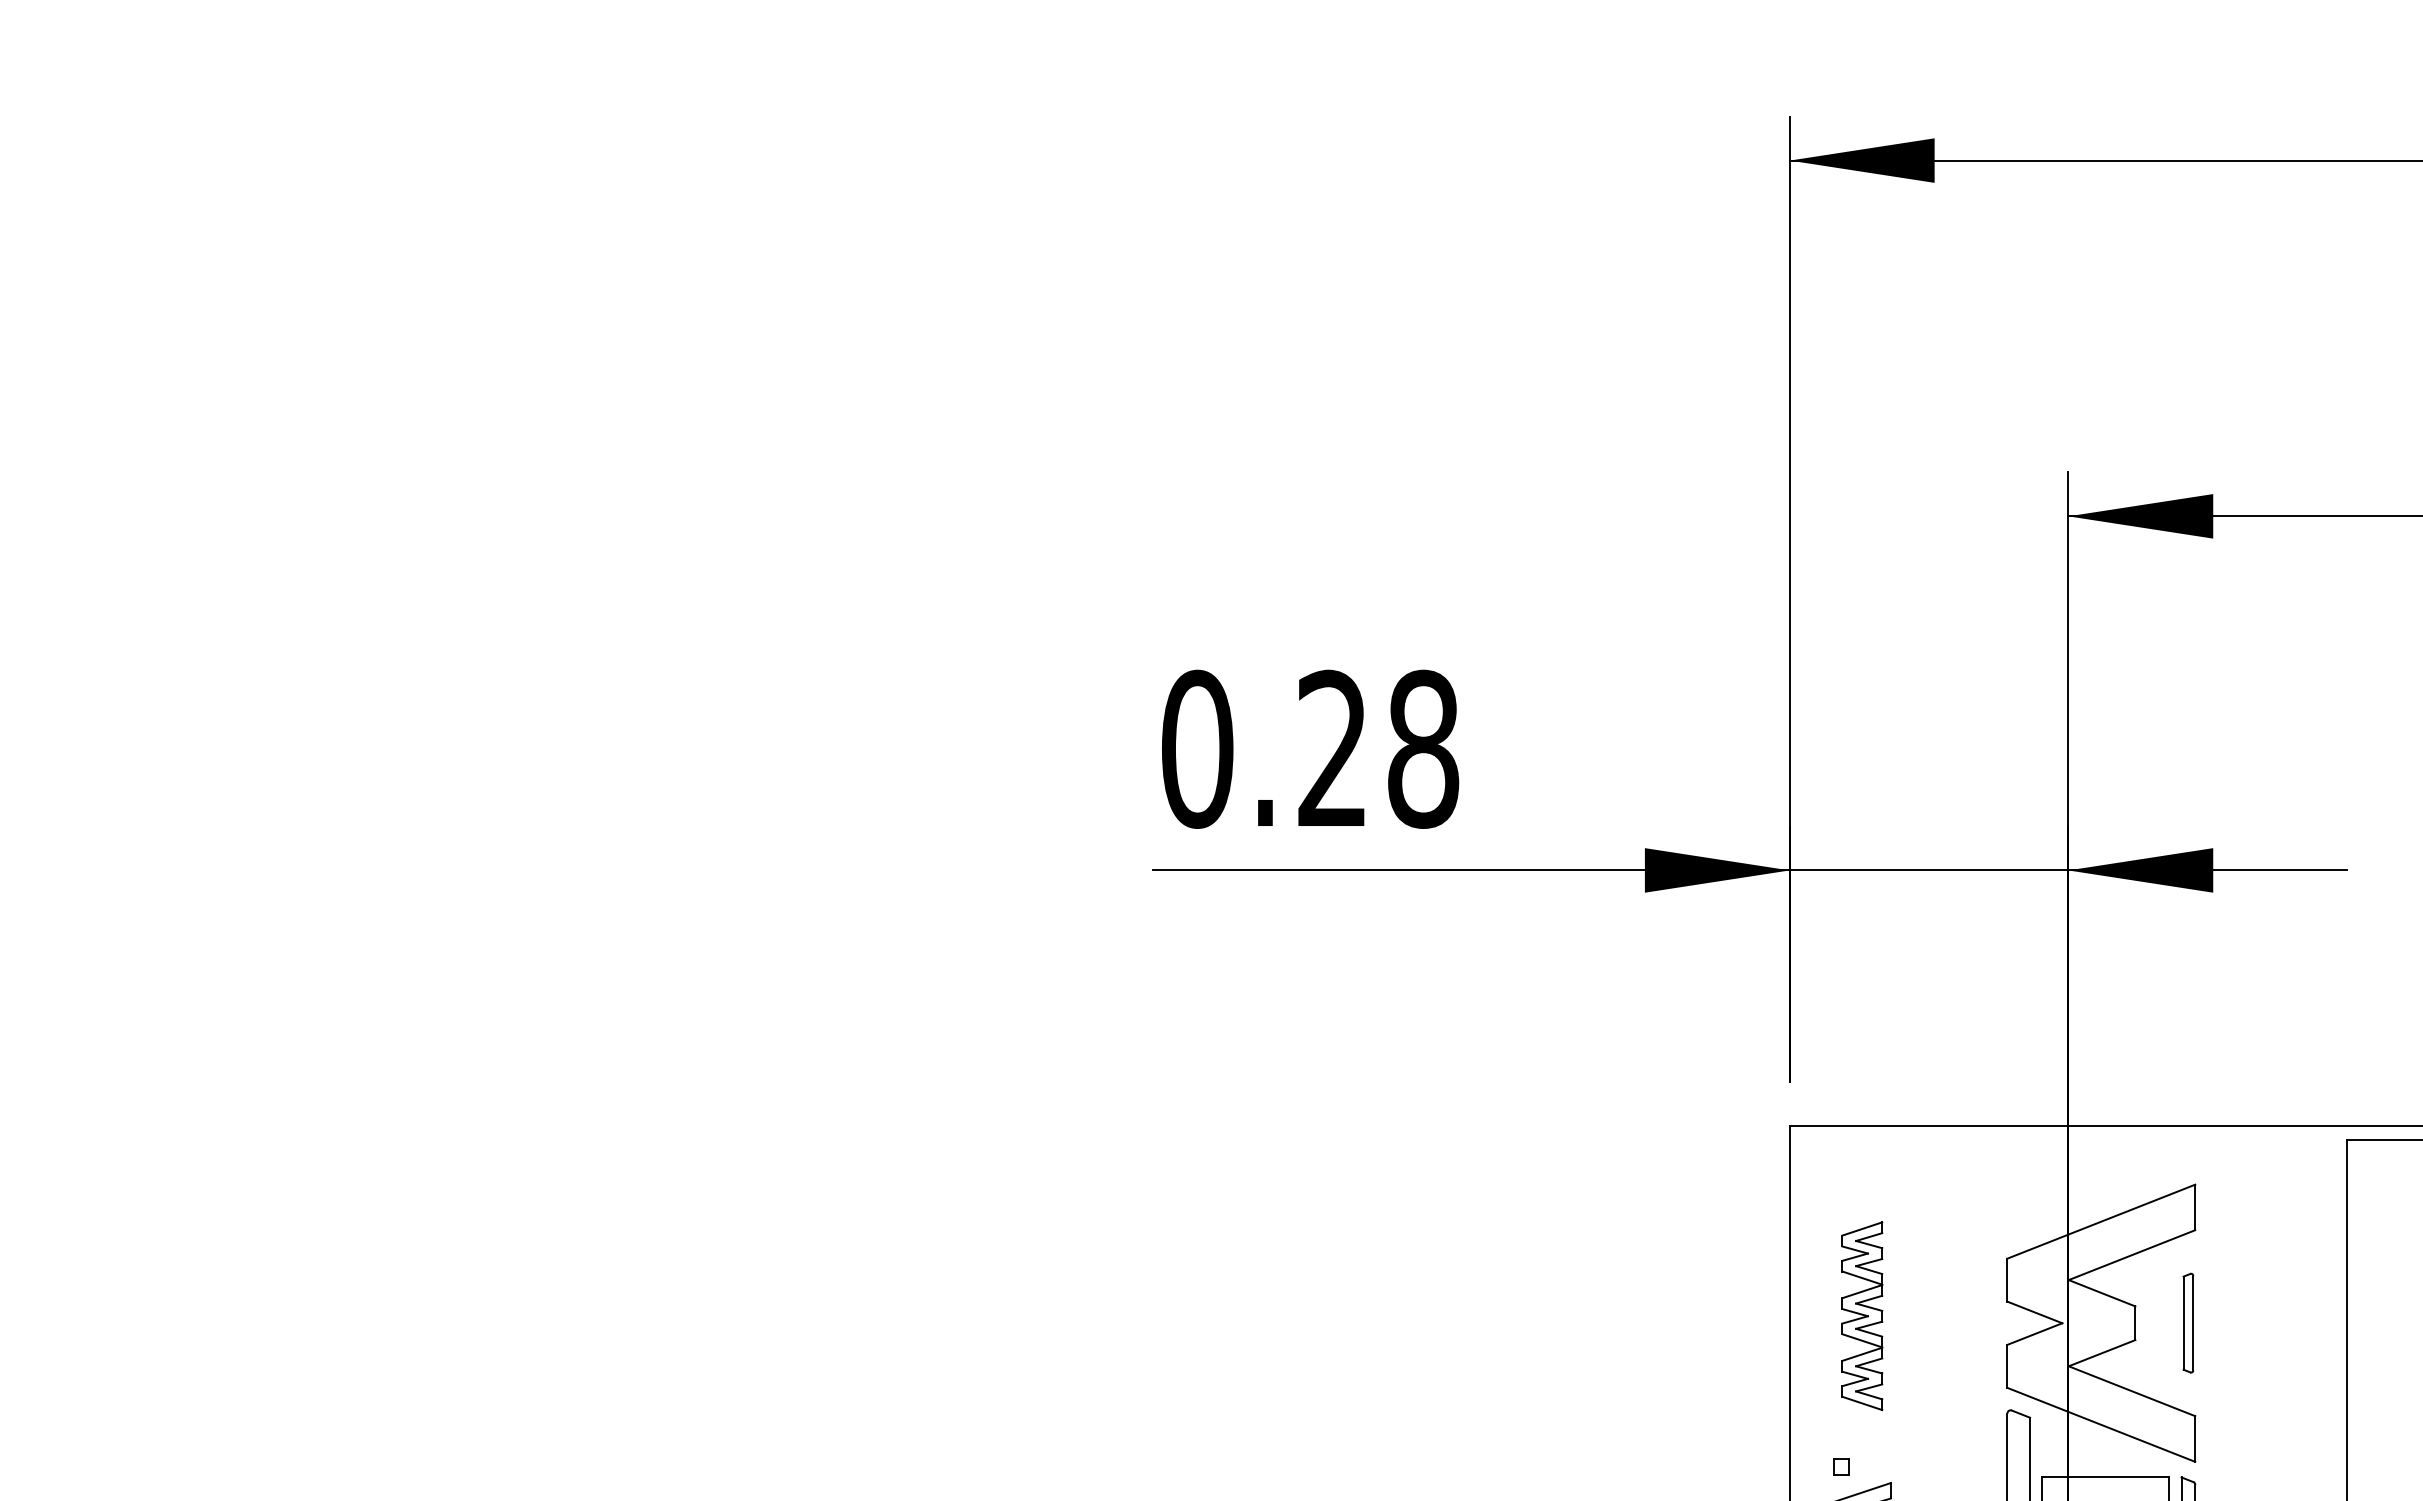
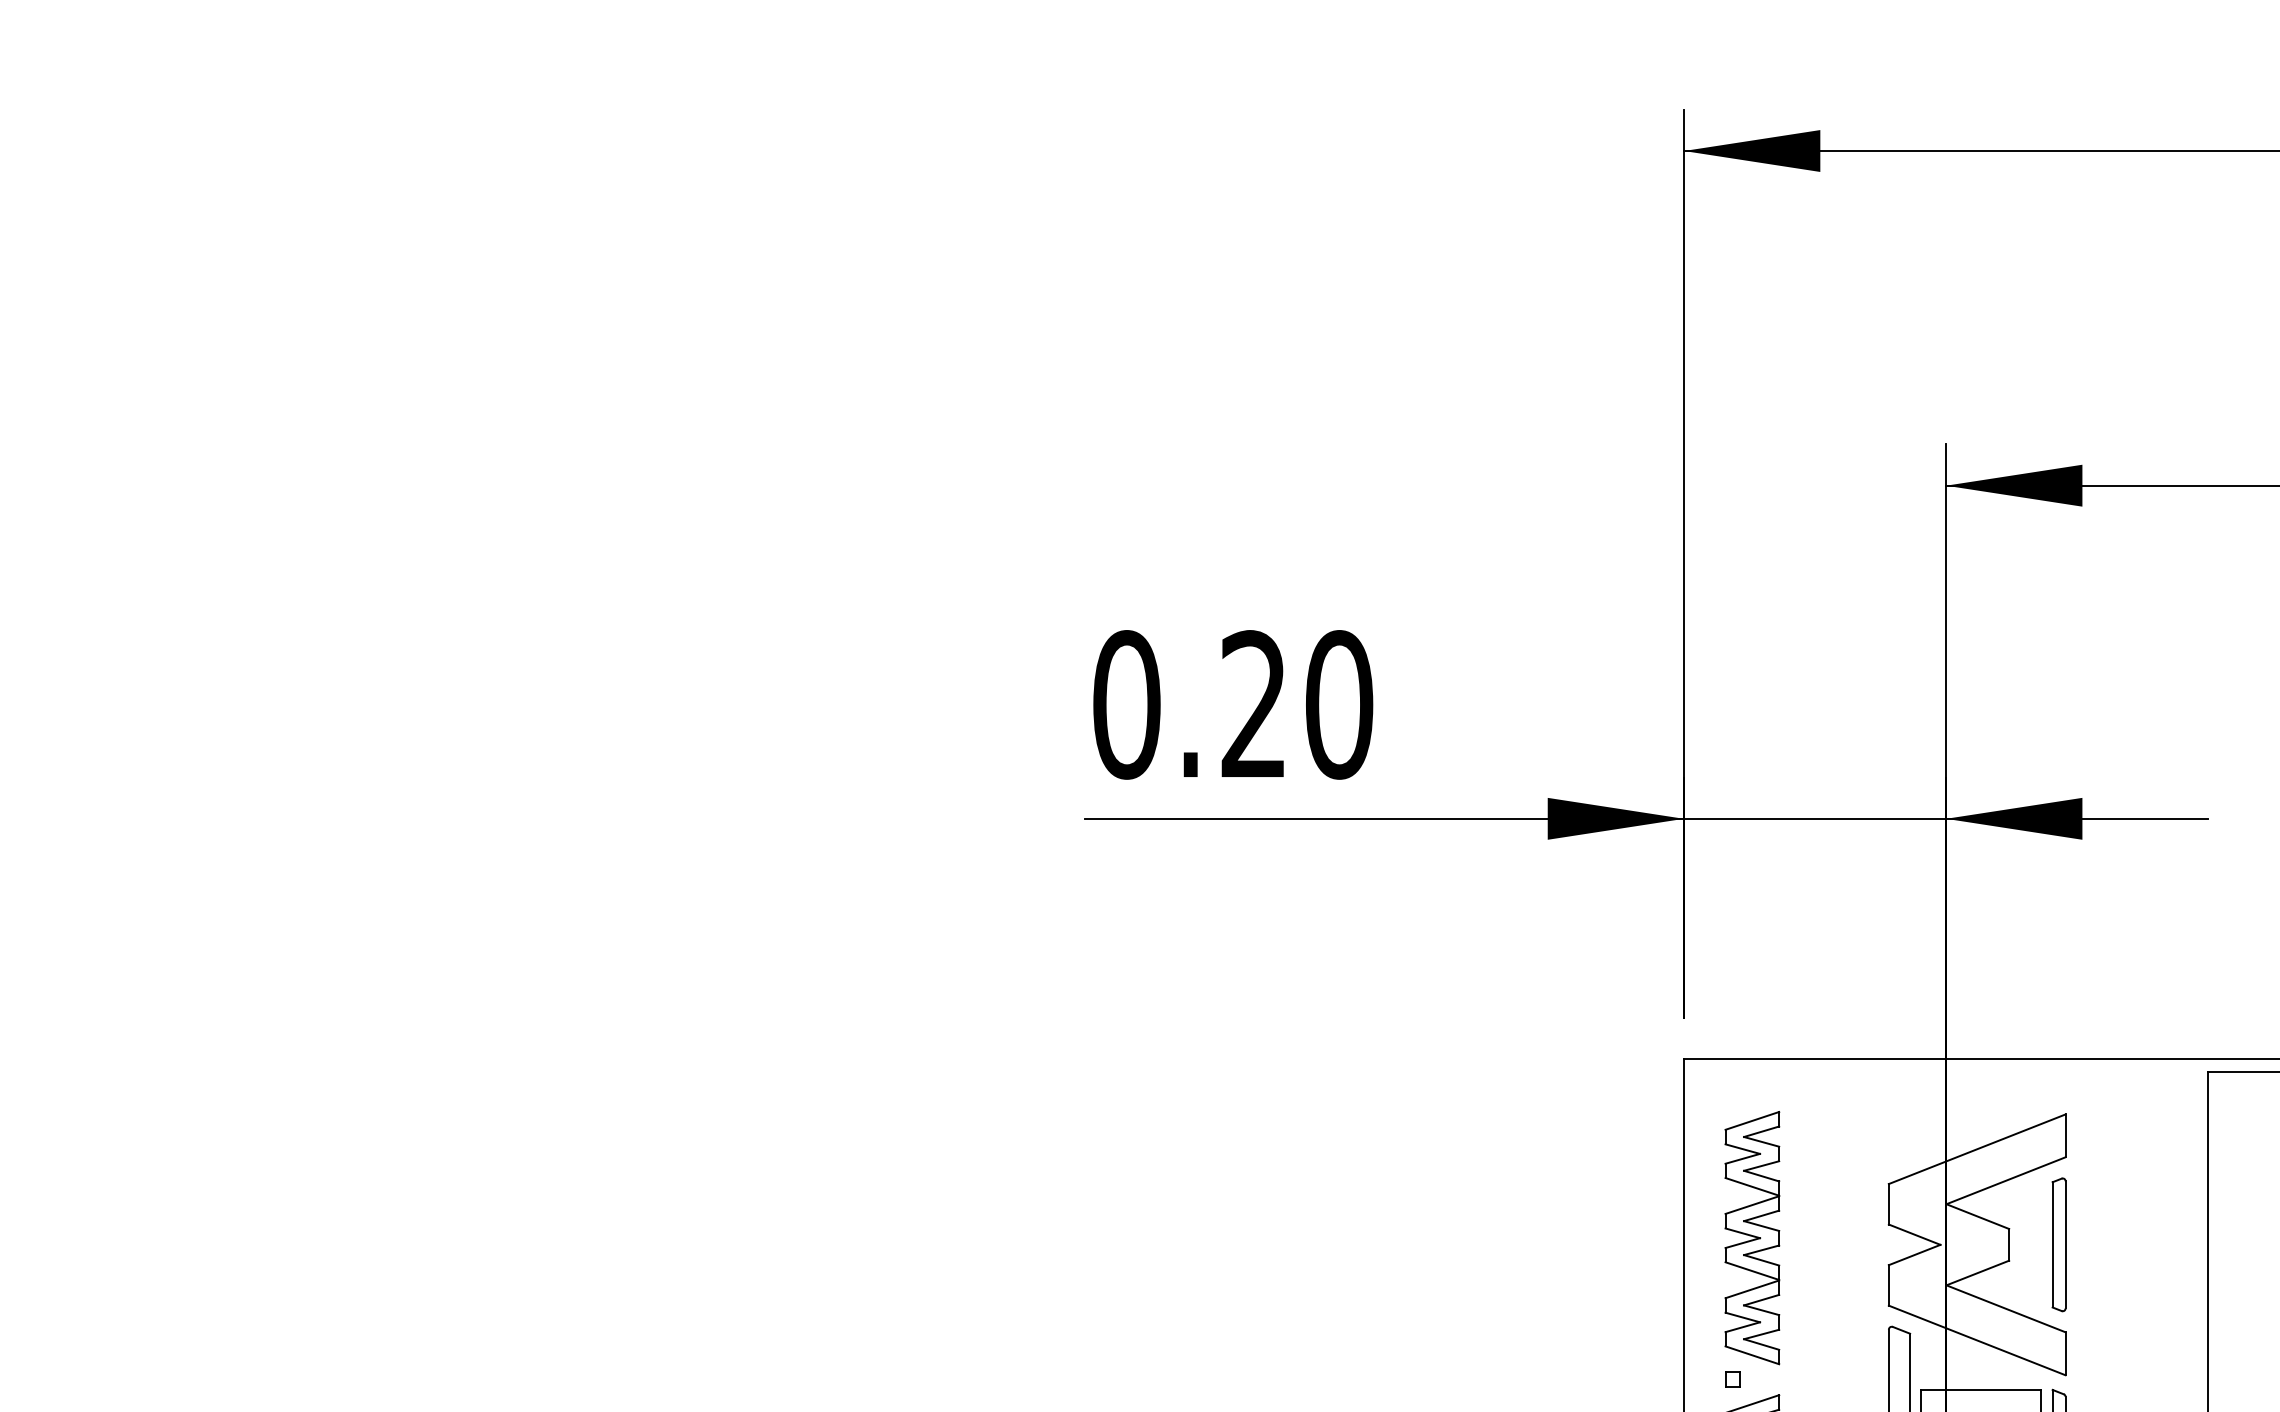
text: (1423, 749) -> (1339, 705), 0.28 -> 0.20
part: (1861, 1316) -> (1751, 1238), size x1.43
part: (2188, 1322) -> (2059, 1244), size x1.43

